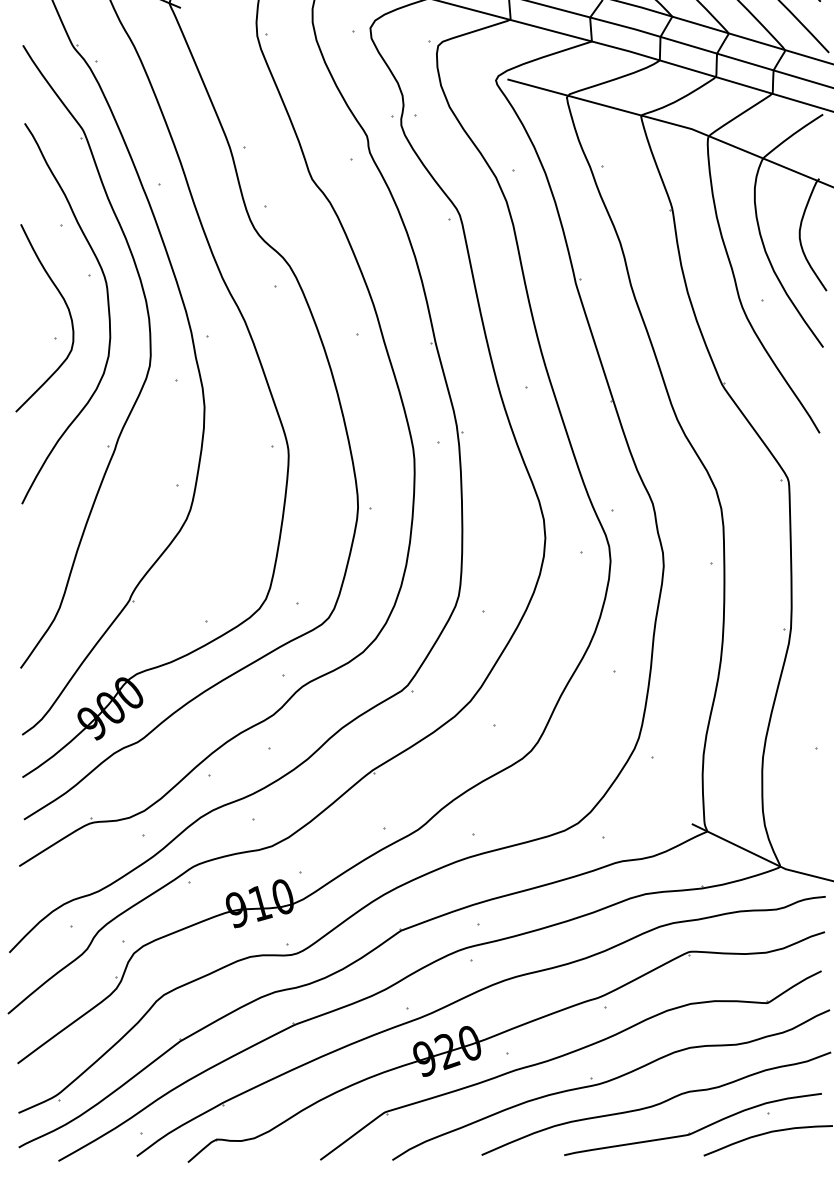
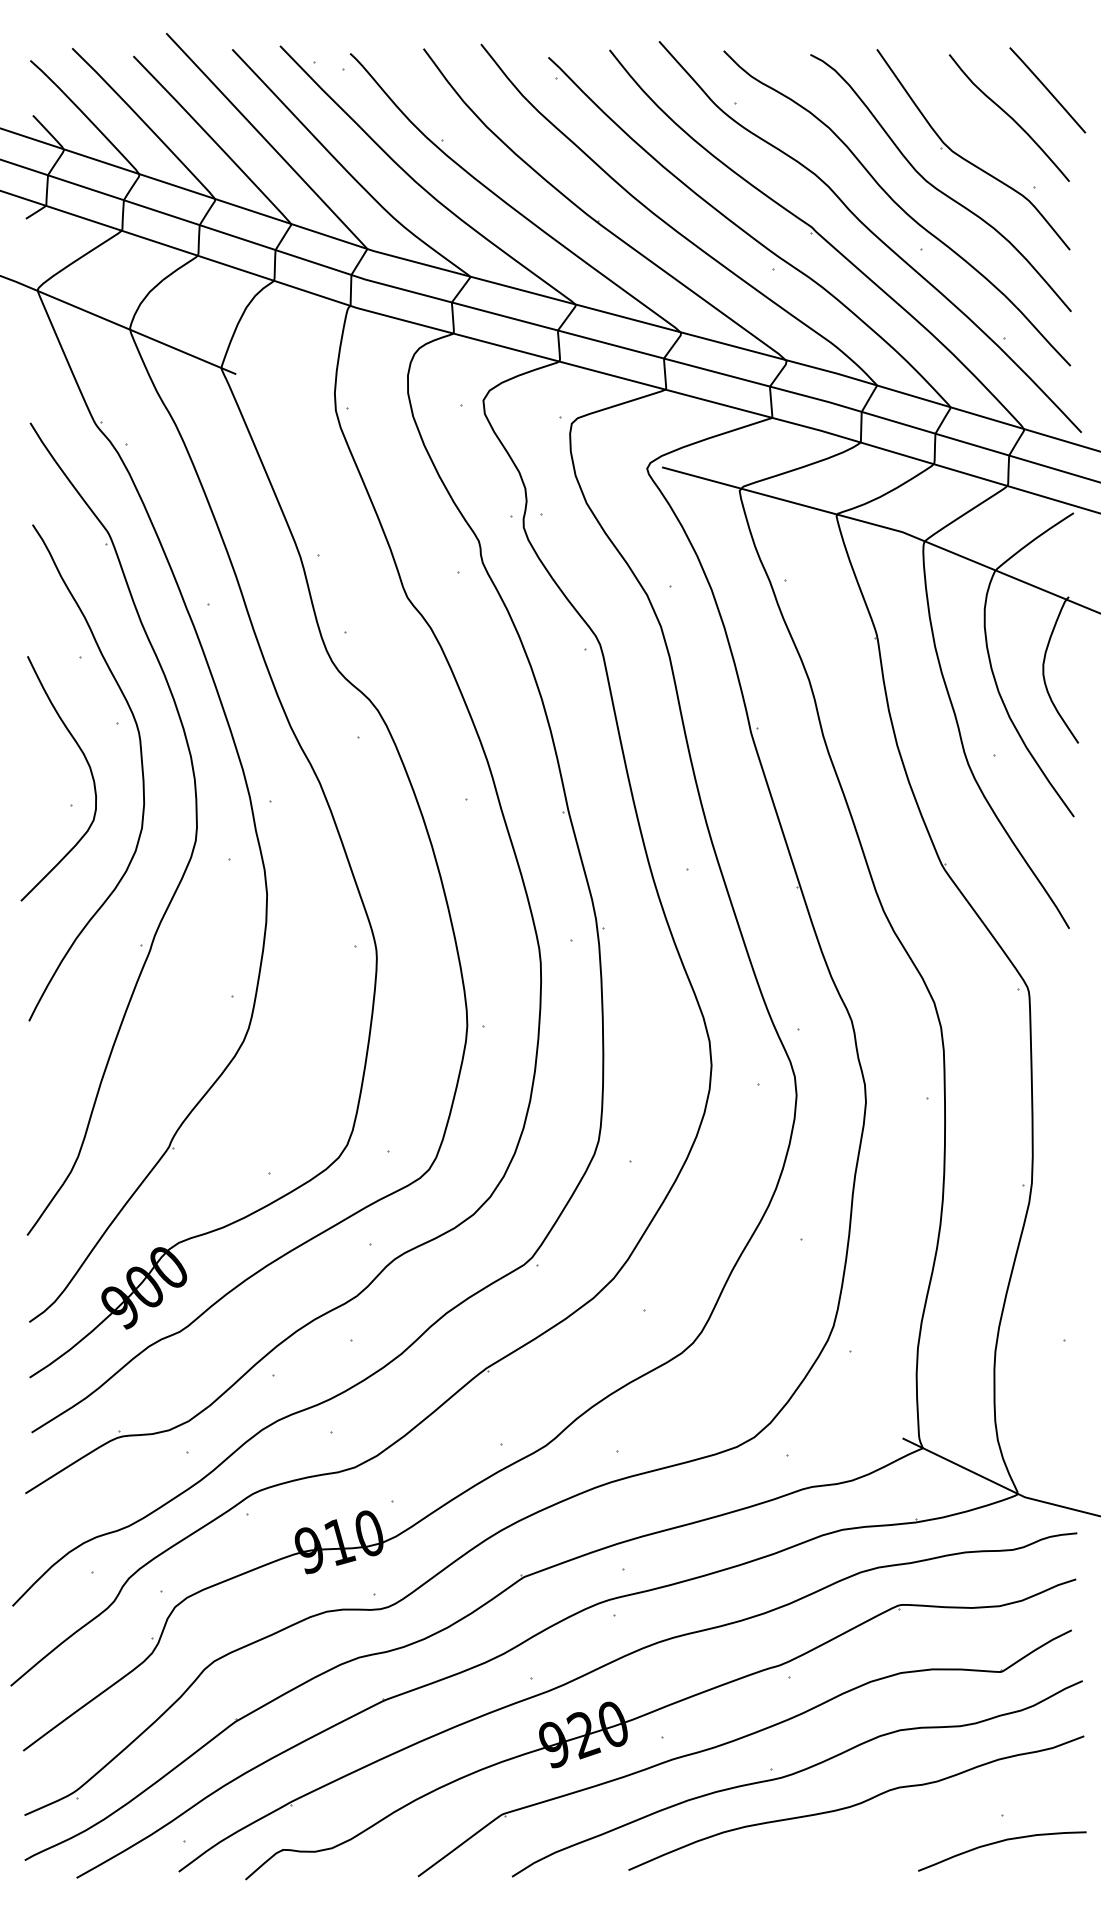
part: (695, 1130) -> (907, 1838), removed

